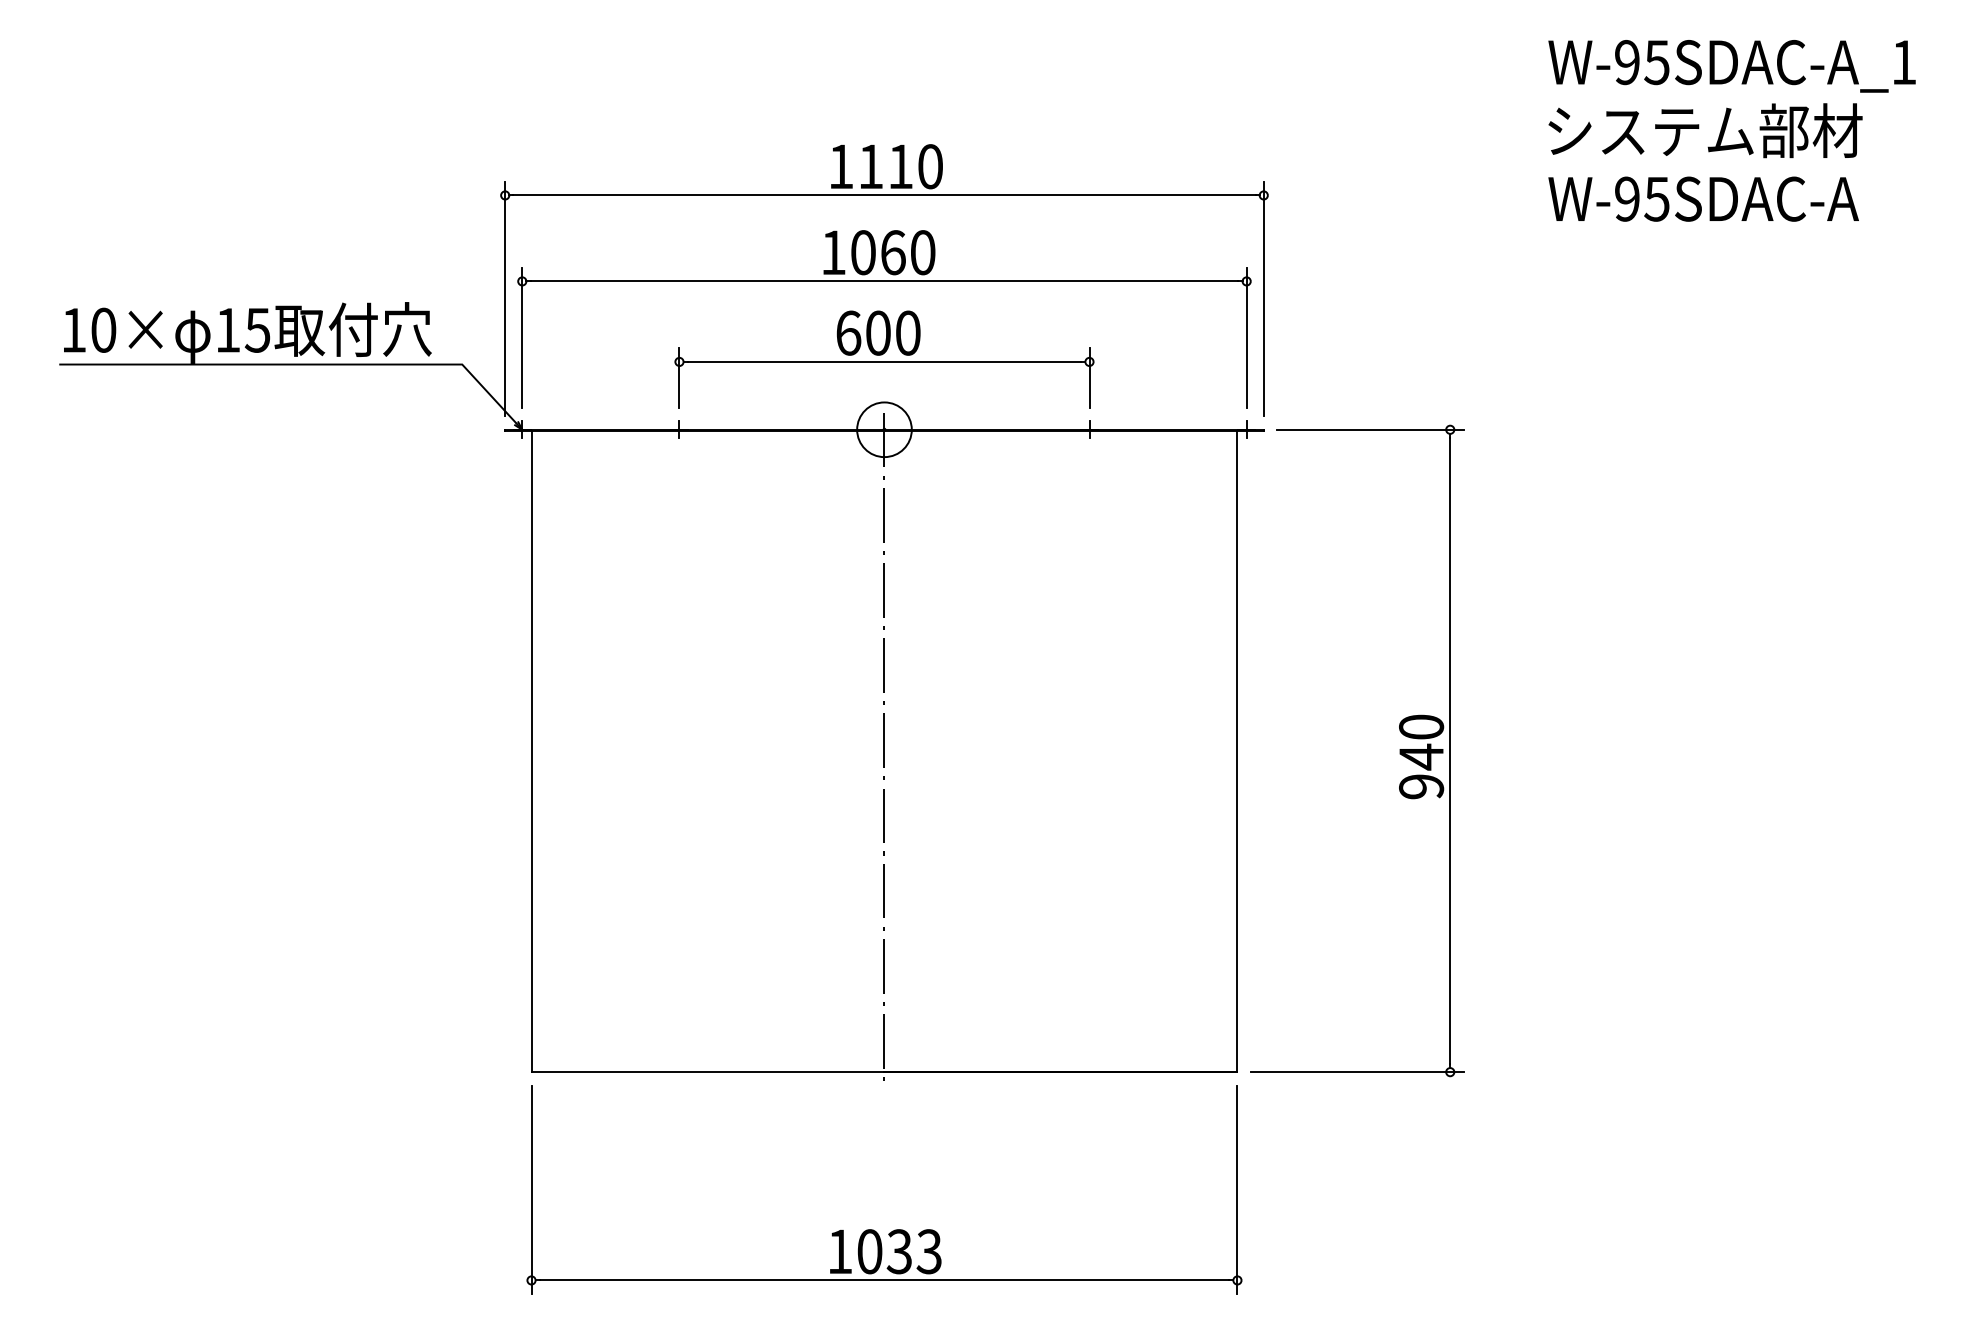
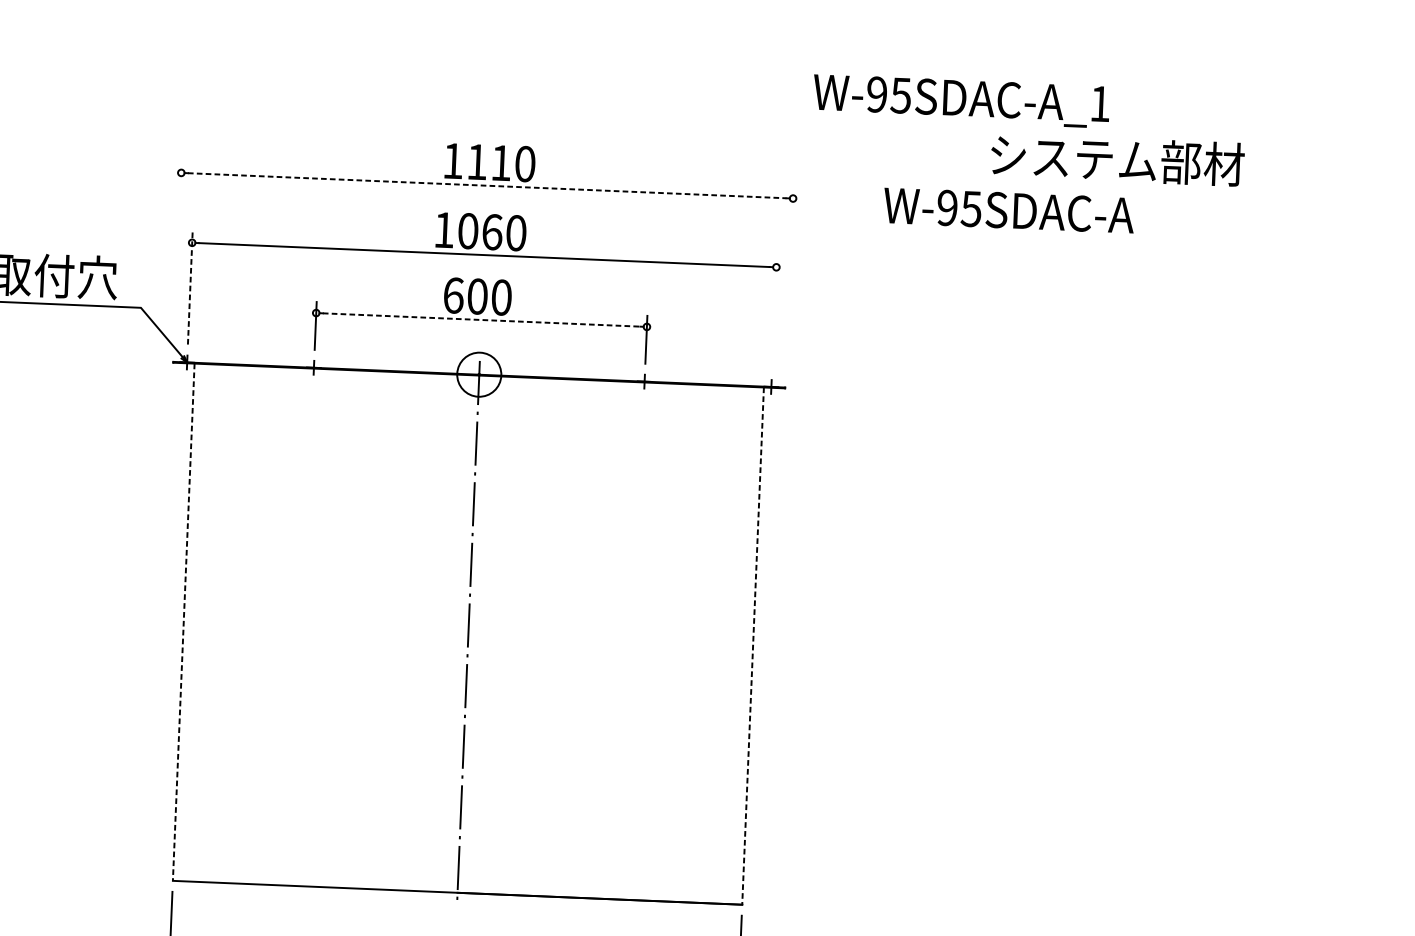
text: (1731, 66) -> (960, 101), moved
text: (1705, 130) -> (1117, 159), moved
line: (884, 195) -> (487, 185), solid -> dashed
text: (1703, 198) -> (1008, 210), moved
line: (505, 298) -> (178, 256), removed
line: (1263, 298) -> (789, 281), removed
line: (522, 337) -> (190, 288), solid -> dashed
line: (1246, 337) -> (774, 312), removed
line: (884, 361) -> (481, 319), solid -> dashed
part: (1399, 750) -> (883, 650), removed
line: (531, 751) -> (183, 622), solid -> dashed
line: (1237, 751) -> (753, 646), solid -> dashed

